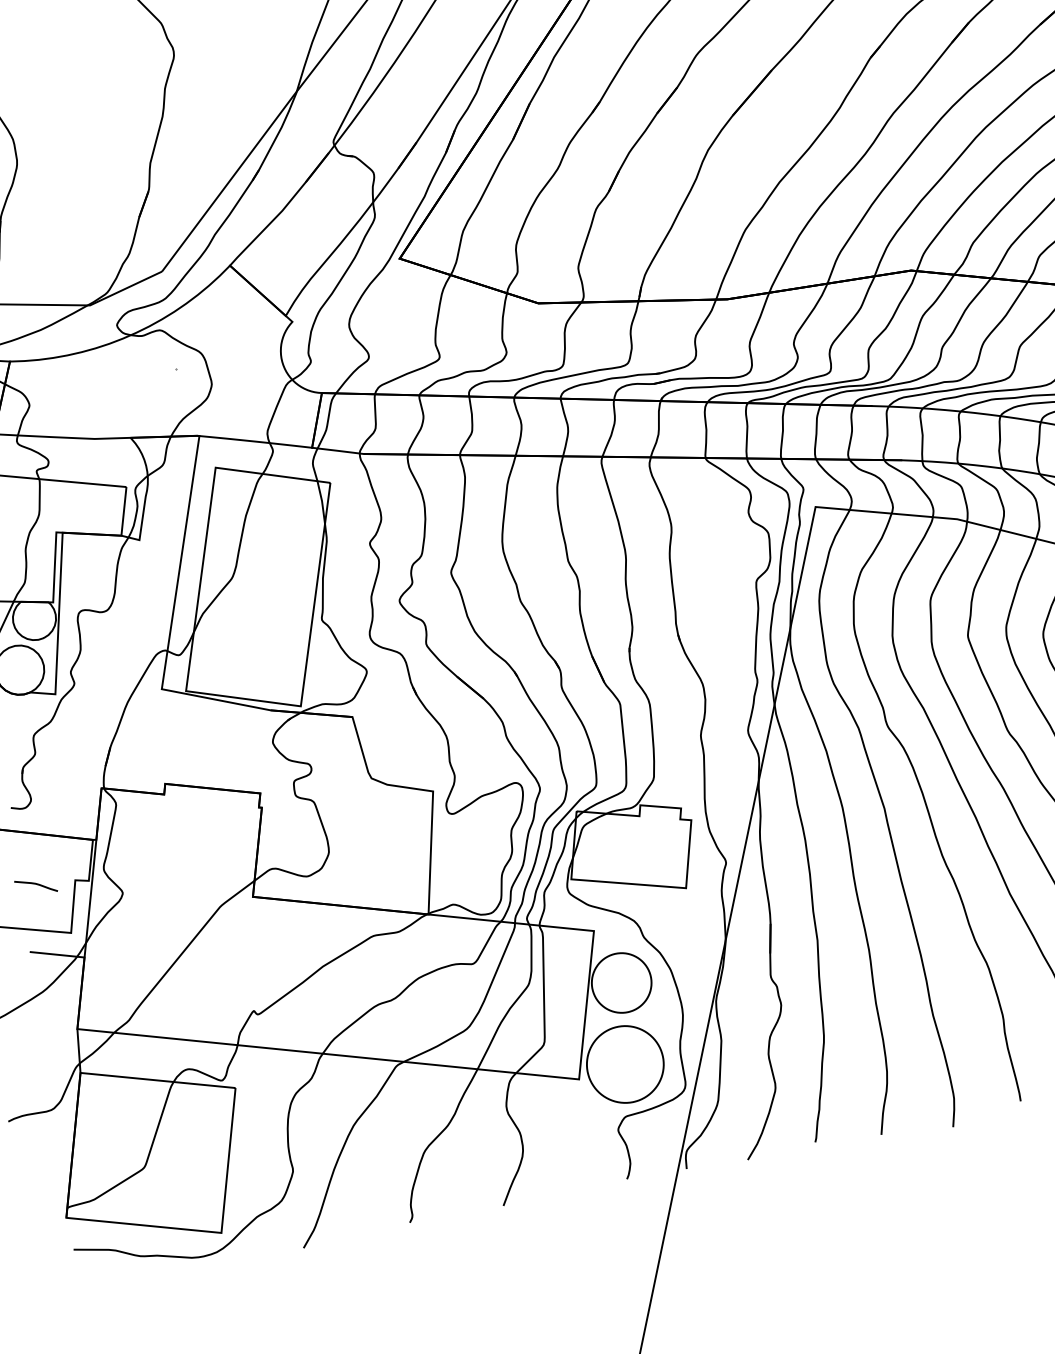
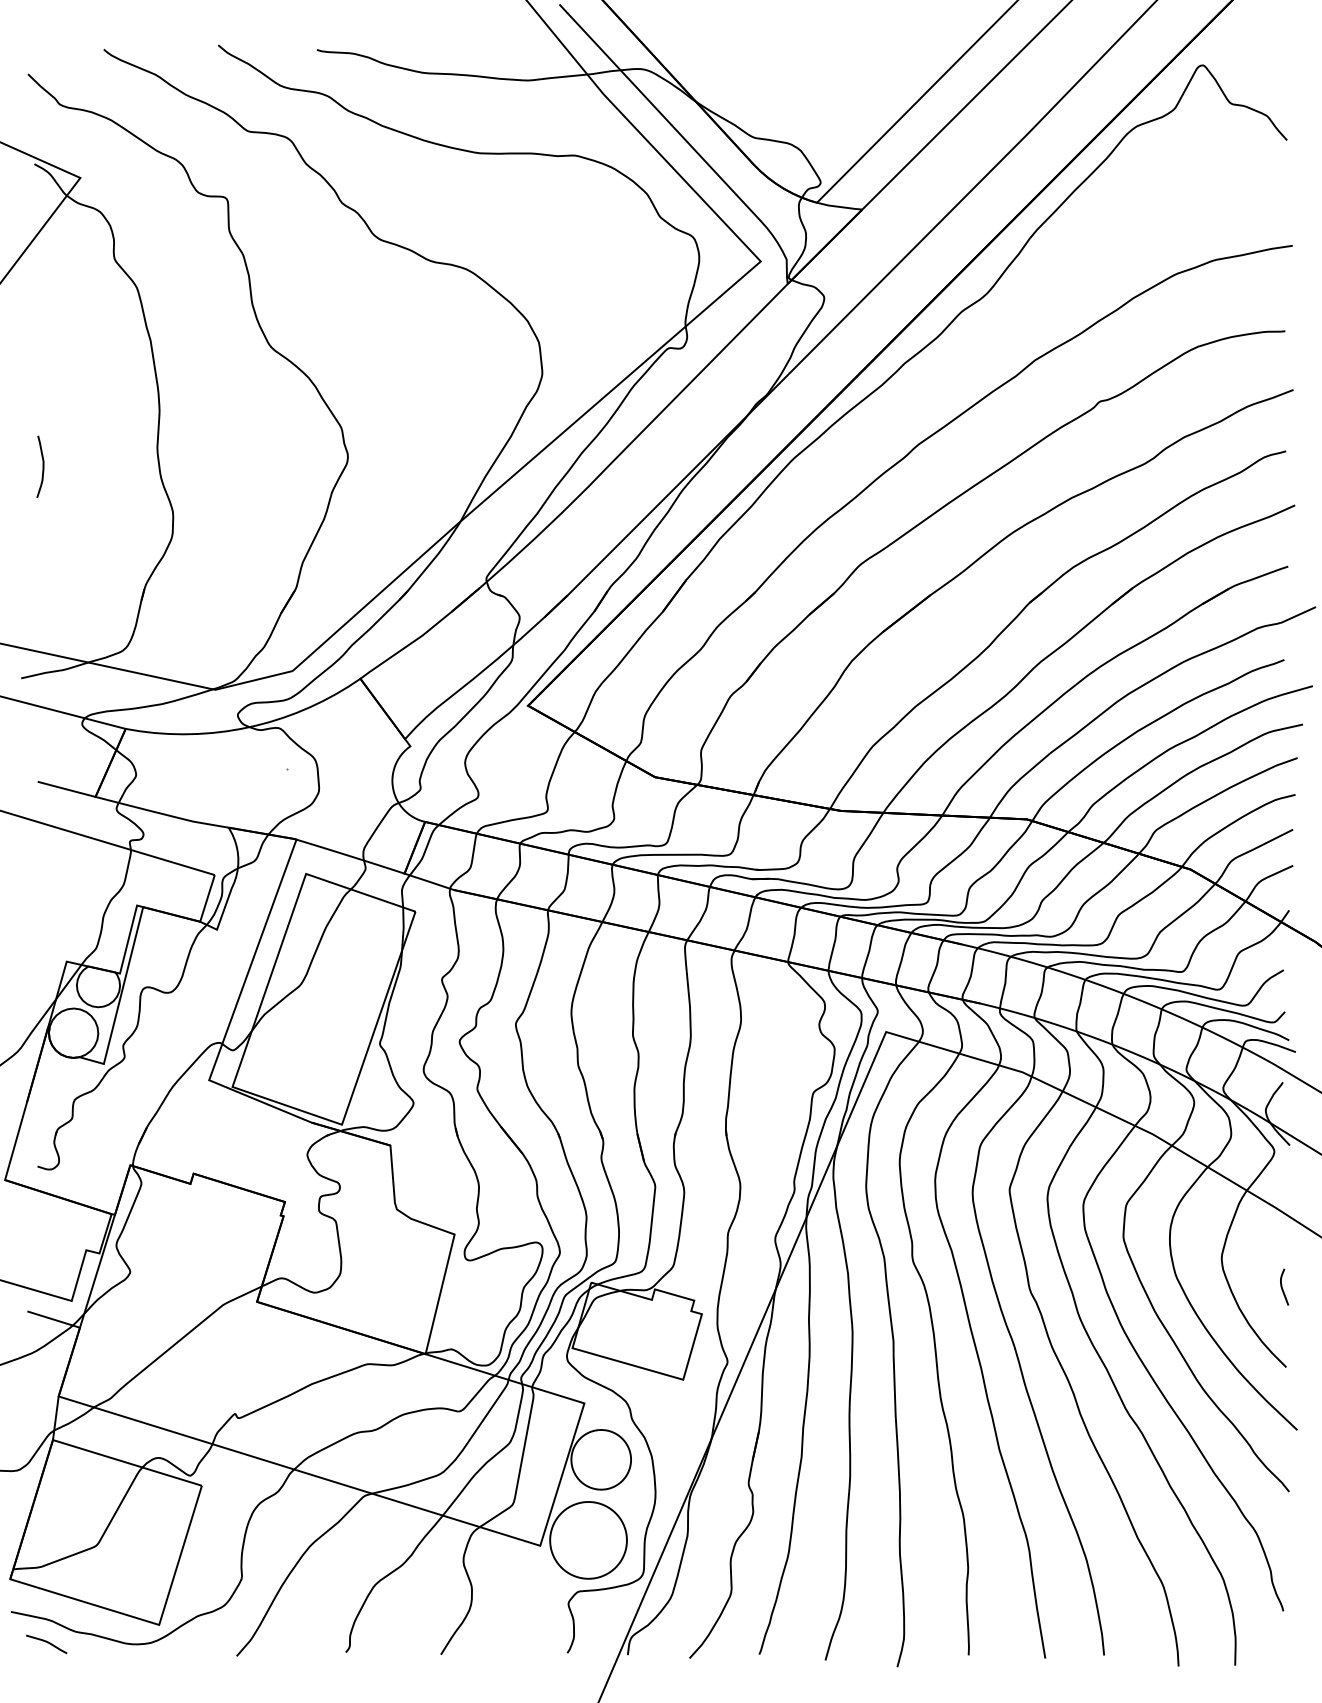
curve: (36, 885) -> (47, 1643), moved

